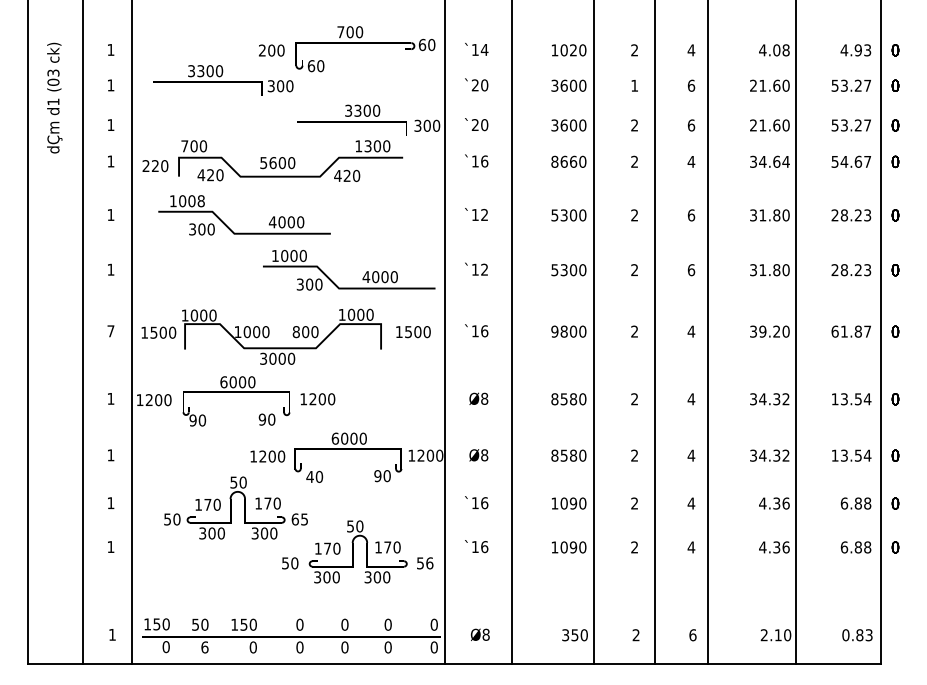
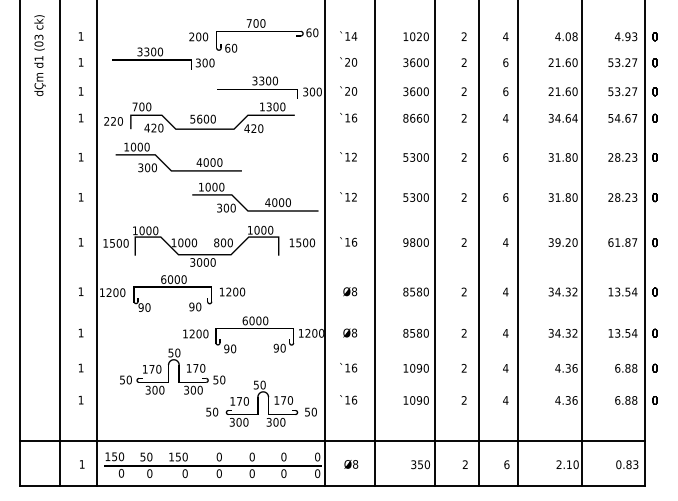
text: (634, 85) -> (464, 62), 1 -> 2
text: (54, 97) -> (39, 55), moved
text: (200, 200) -> (146, 146), 1008 -> 1000
text: (110, 331) -> (80, 242), 7 -> 1
text: (309, 476) -> (226, 348), 40 -> 90
text: (299, 519) -> (219, 380), 65 -> 50
text: (429, 563) -> (314, 412), 56 -> 50
line: (454, 603) -> (332, 441), added
text: (204, 647) -> (149, 473), 6 -> 0

